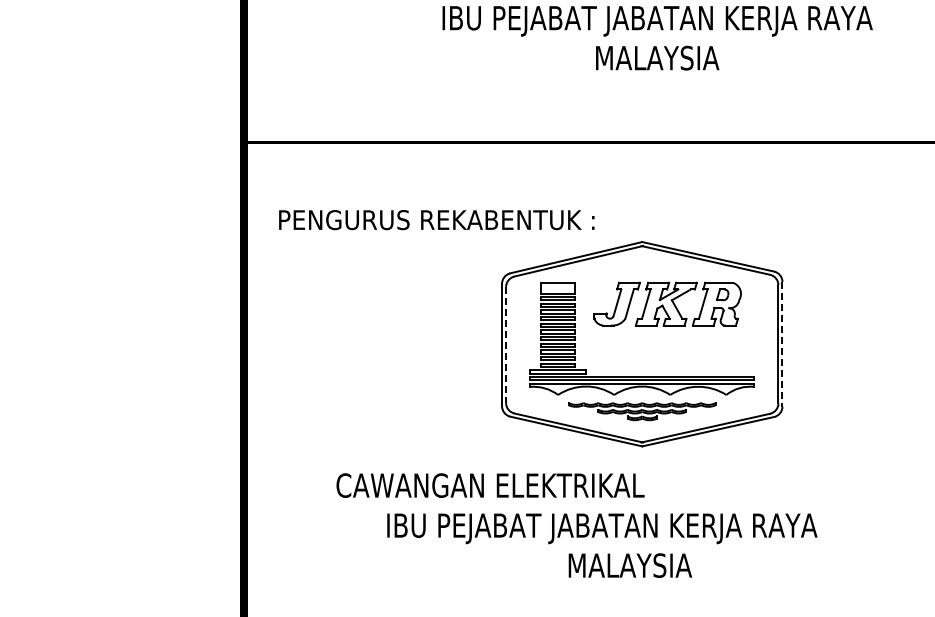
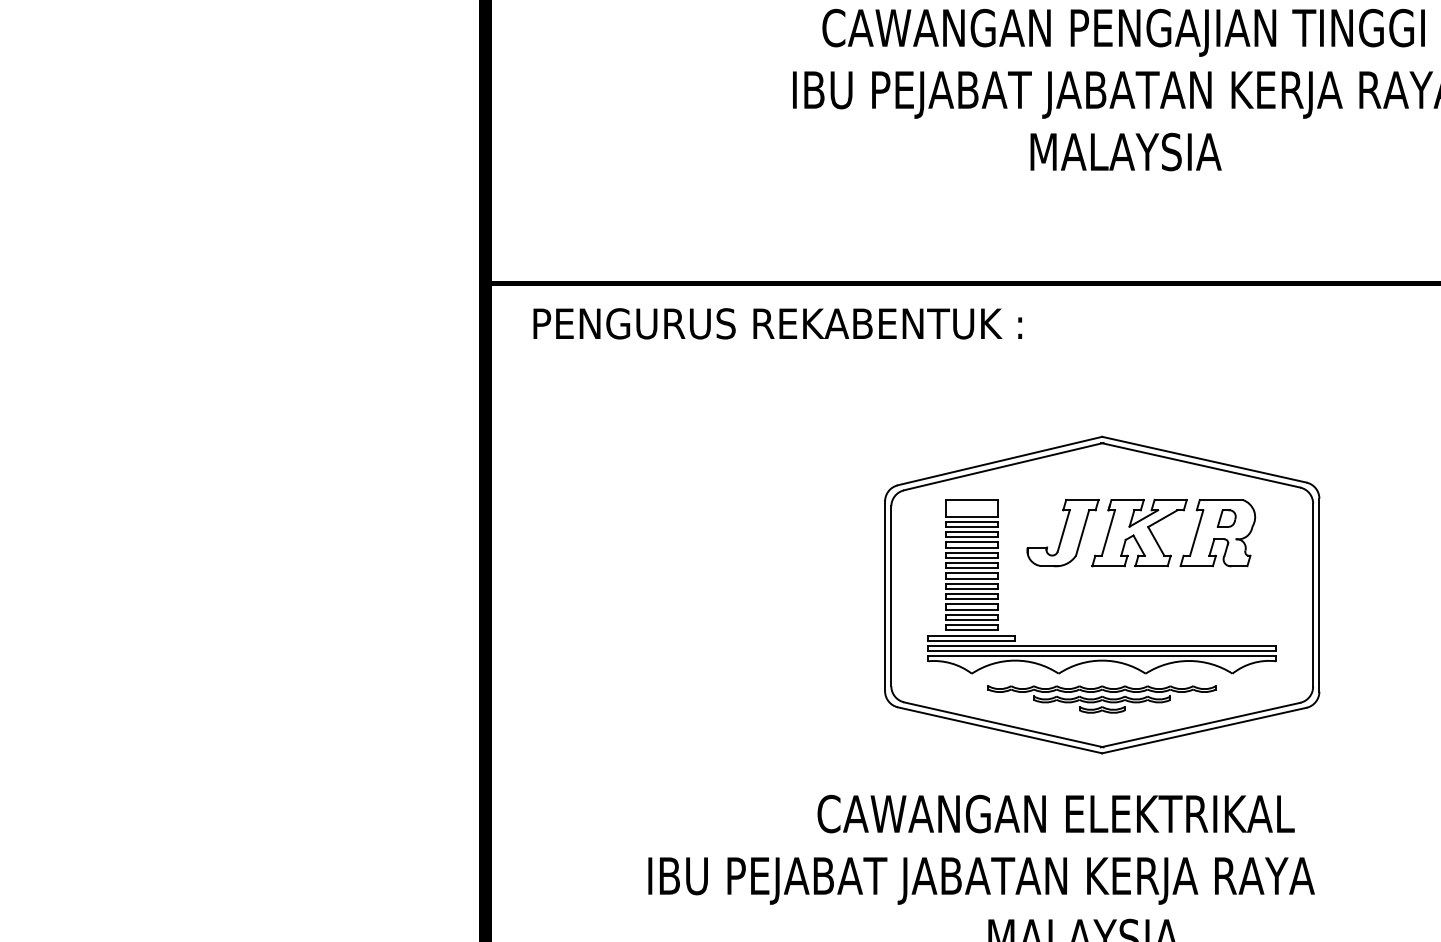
text: (436, 220) -> (777, 324), moved
line: (782, 344) -> (1319, 595), dashed -> solid
line: (506, 345) -> (891, 597), dashed -> solid
text: (490, 485) -> (1056, 813), moved
text: (602, 528) -> (981, 880), moved

